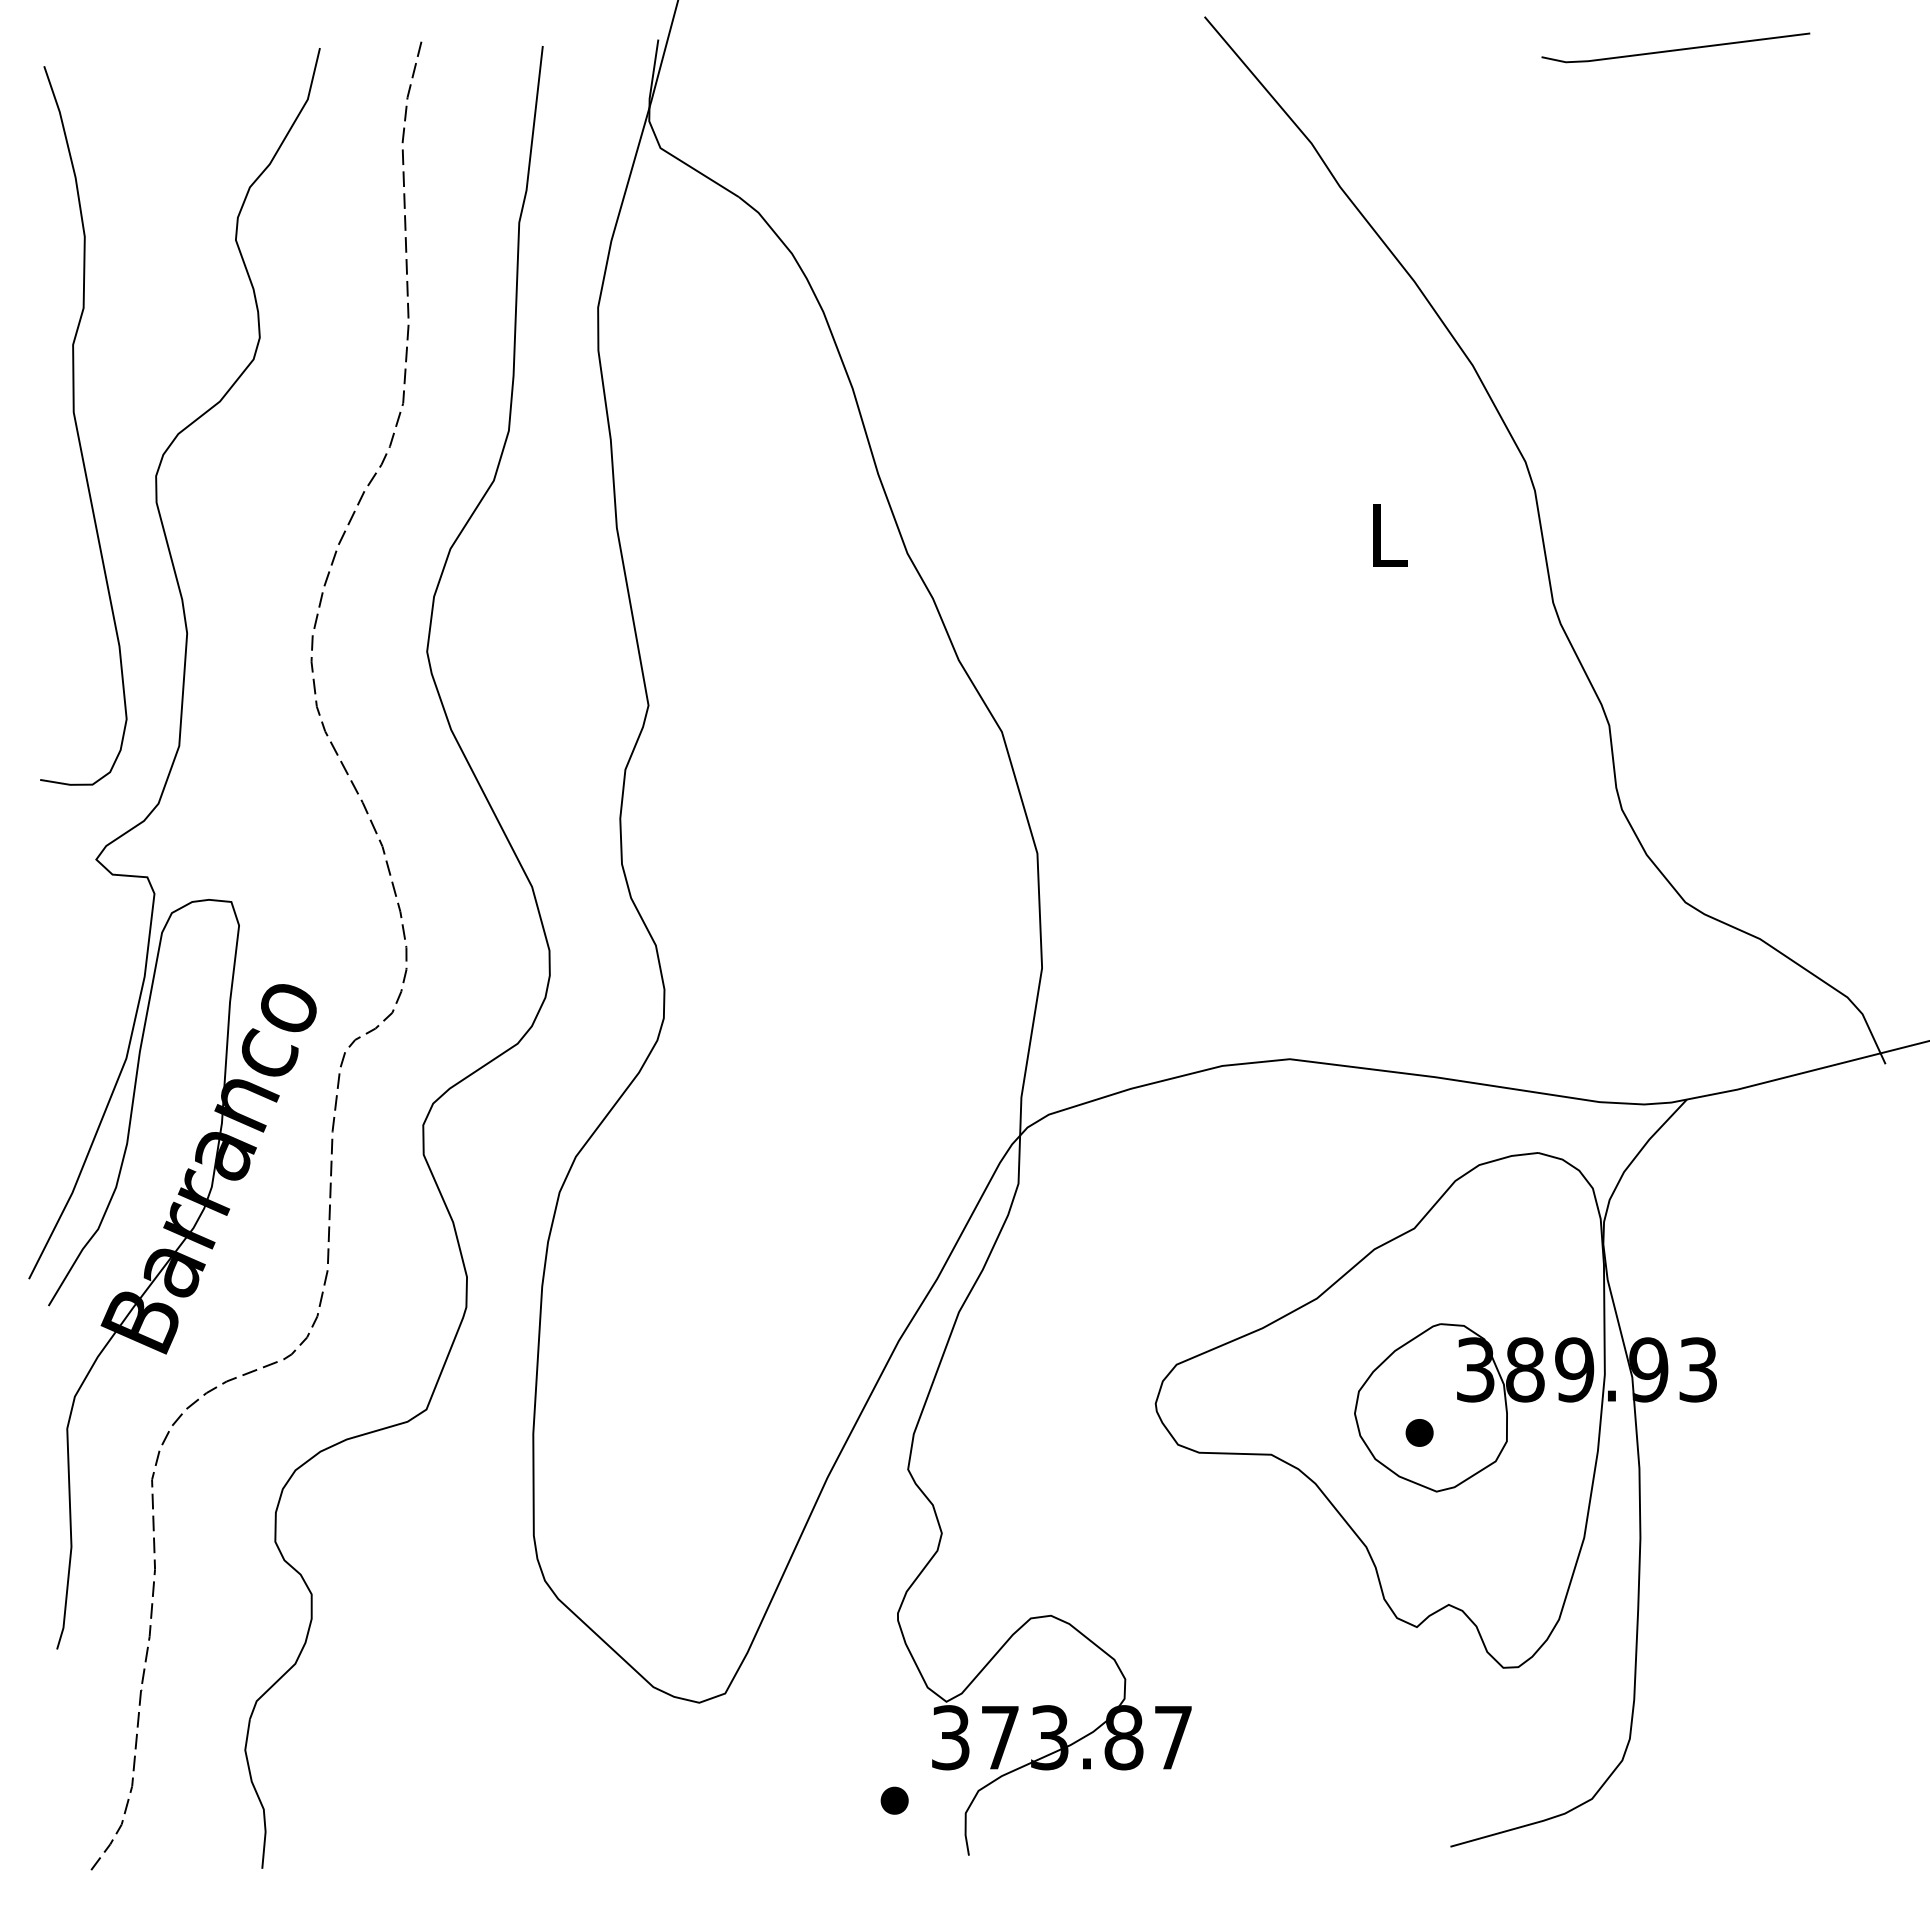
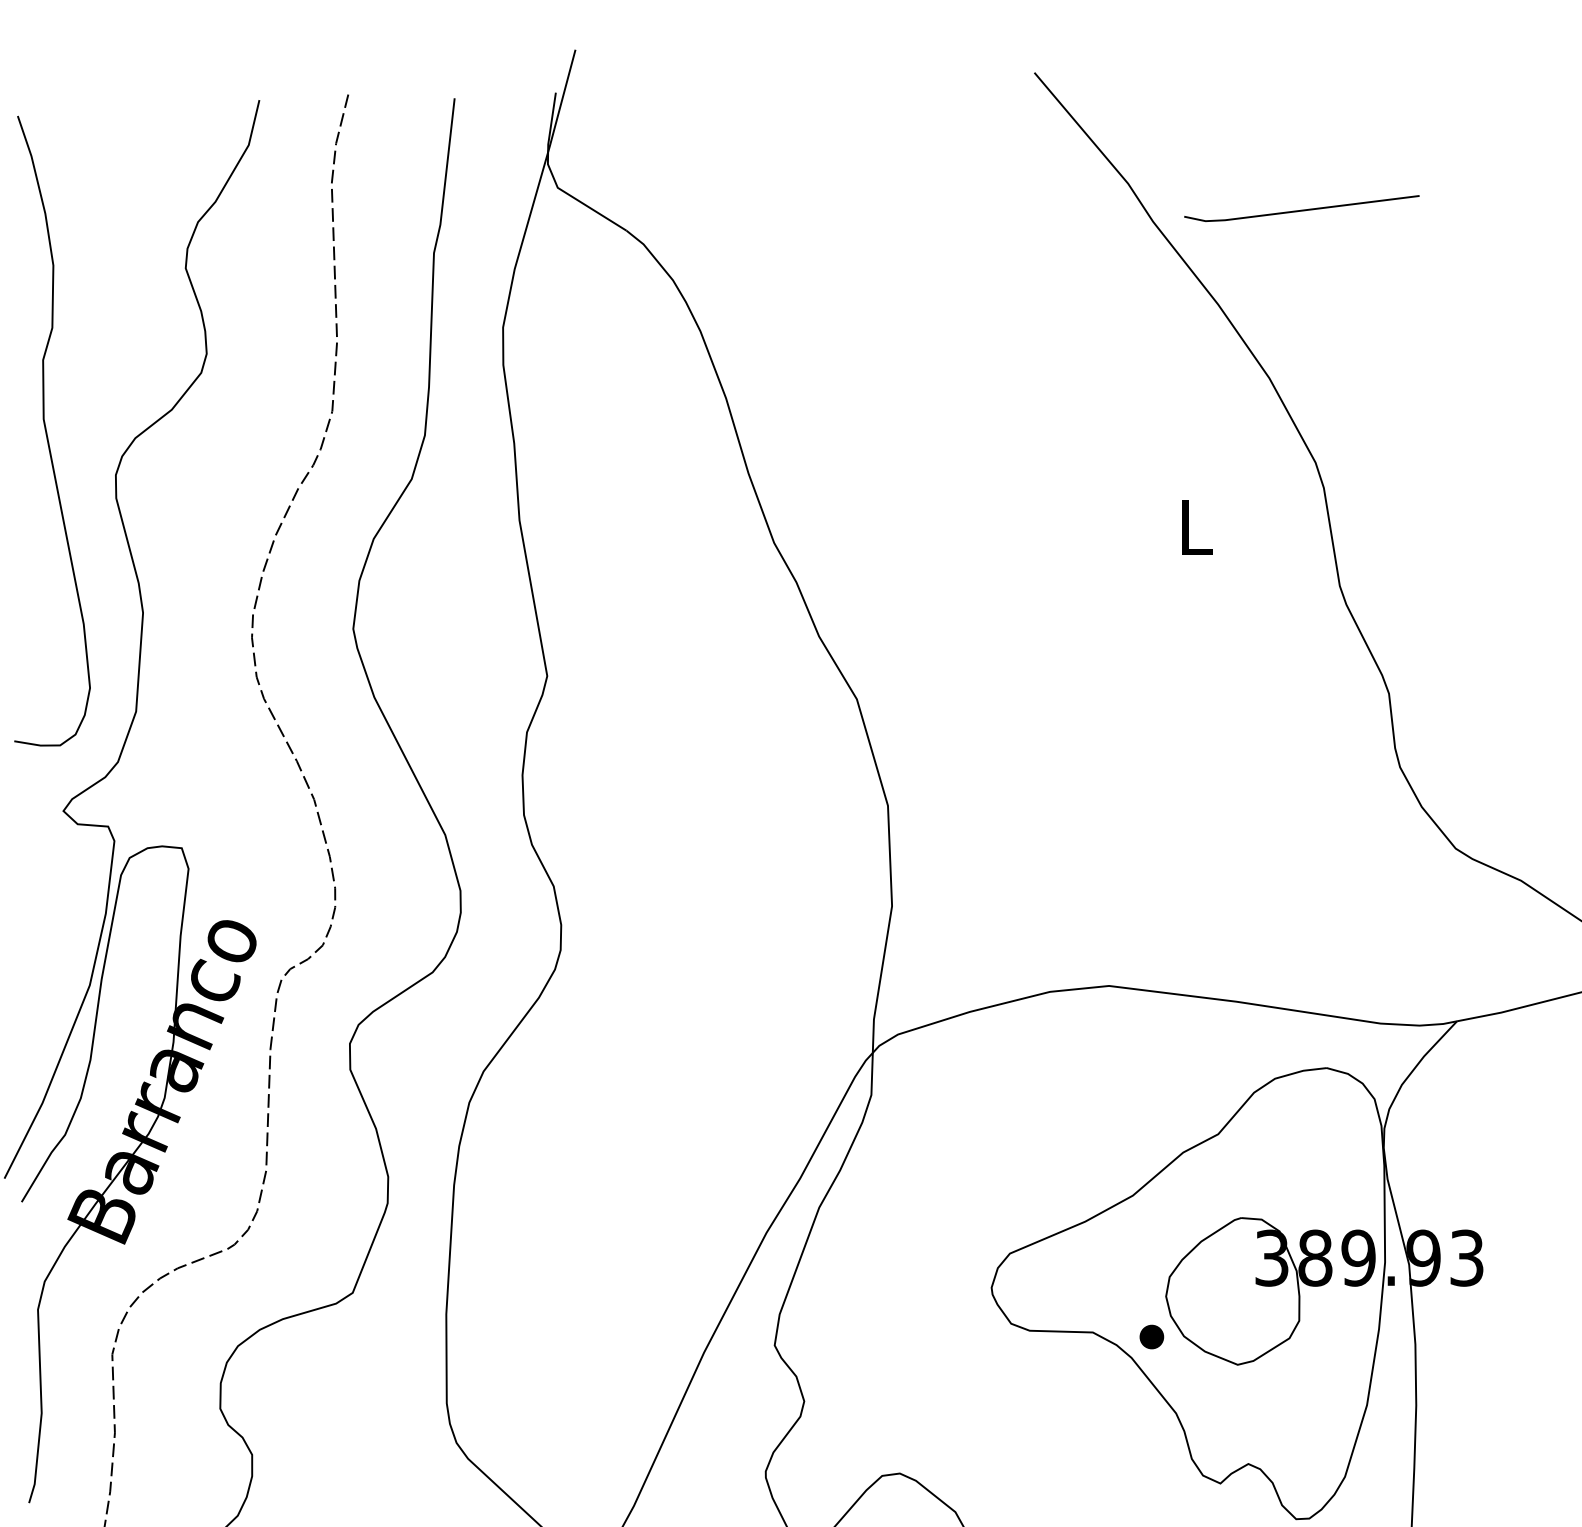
line: (1675, 49) -> (1301, 209), moved
part: (1419, 1432) -> (1151, 1336), moved

